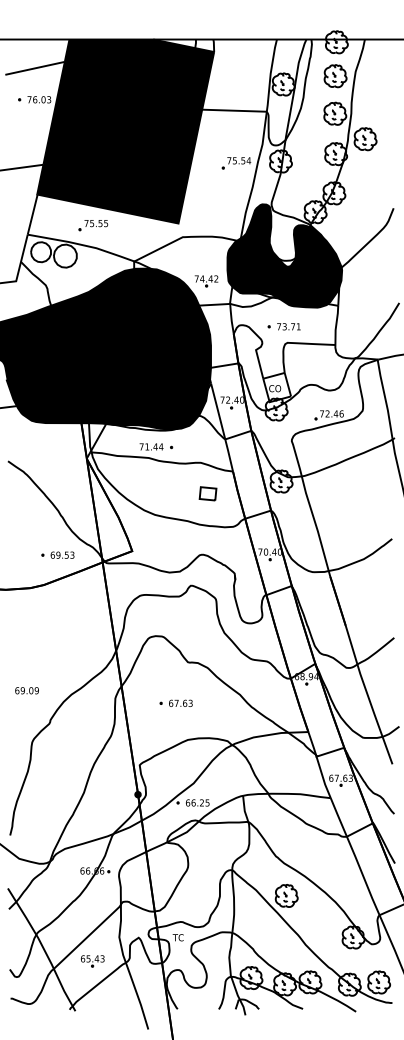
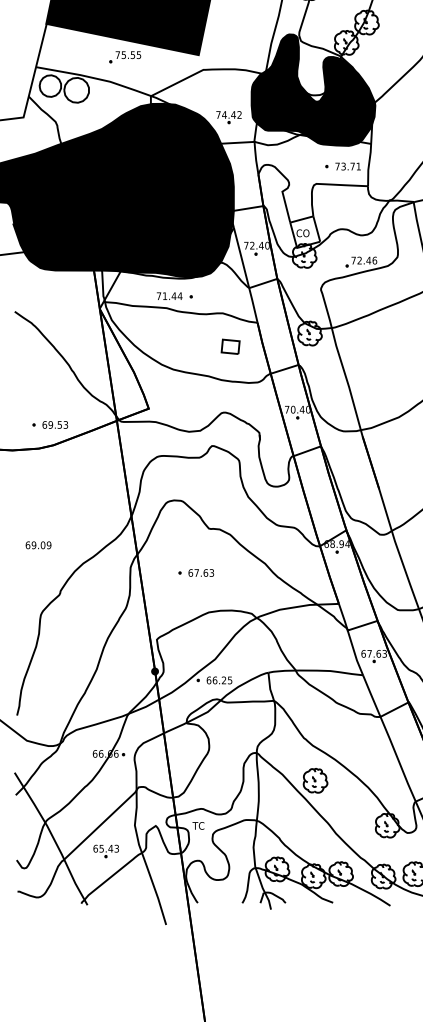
part: (93, 225) -> (125, 57), moved
part: (283, 326) -> (342, 166), moved
part: (57, 554) -> (49, 424), moved
text: (26, 690) -> (37, 545), moved

